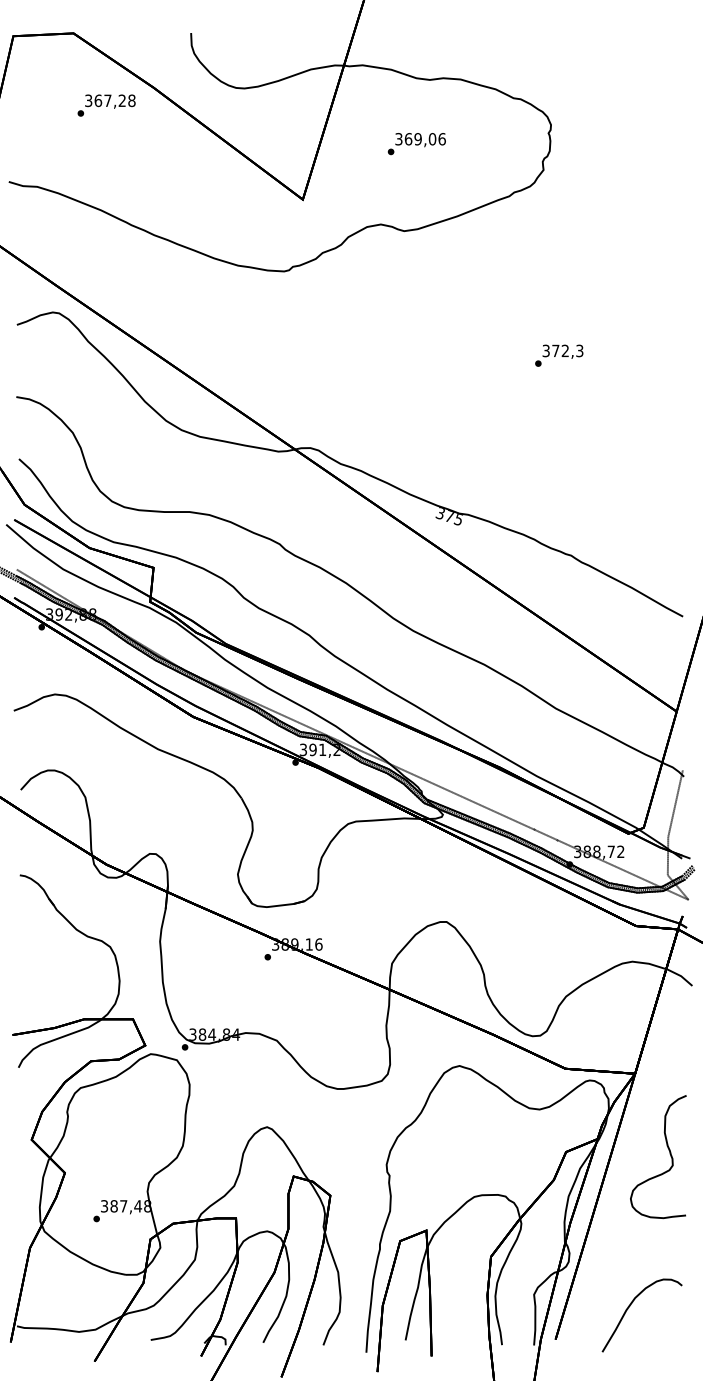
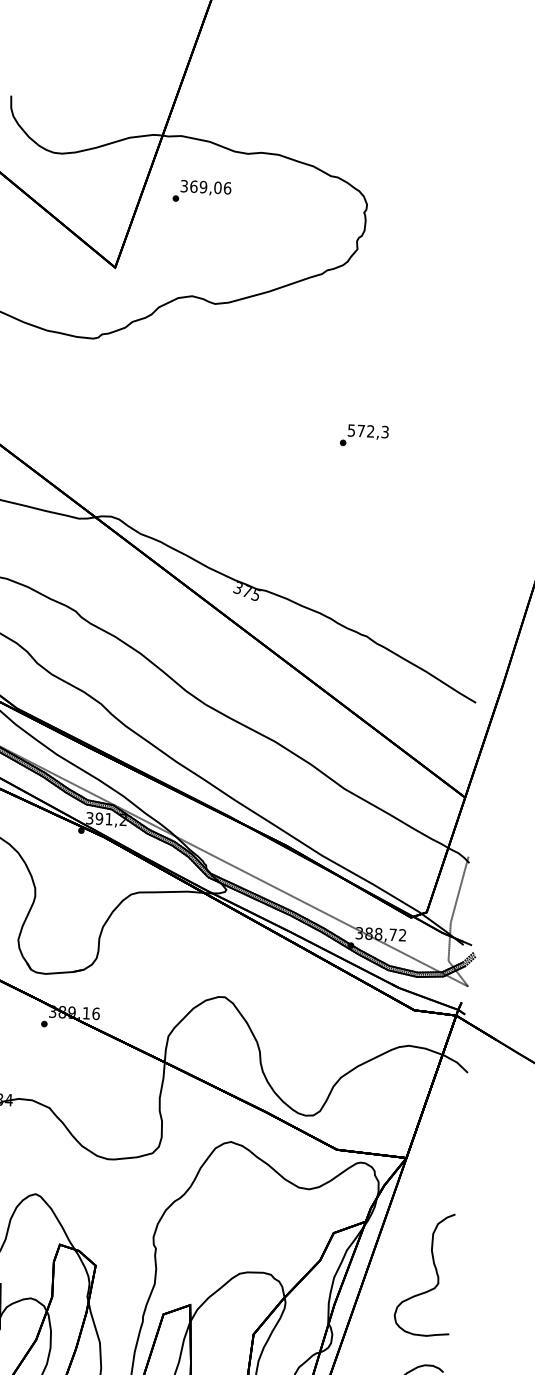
text: (416, 144) -> (201, 192), moved
text: (546, 350) -> (351, 430), 372,3 -> 572,3
curve: (669, 1154) -> (435, 1272), moved

